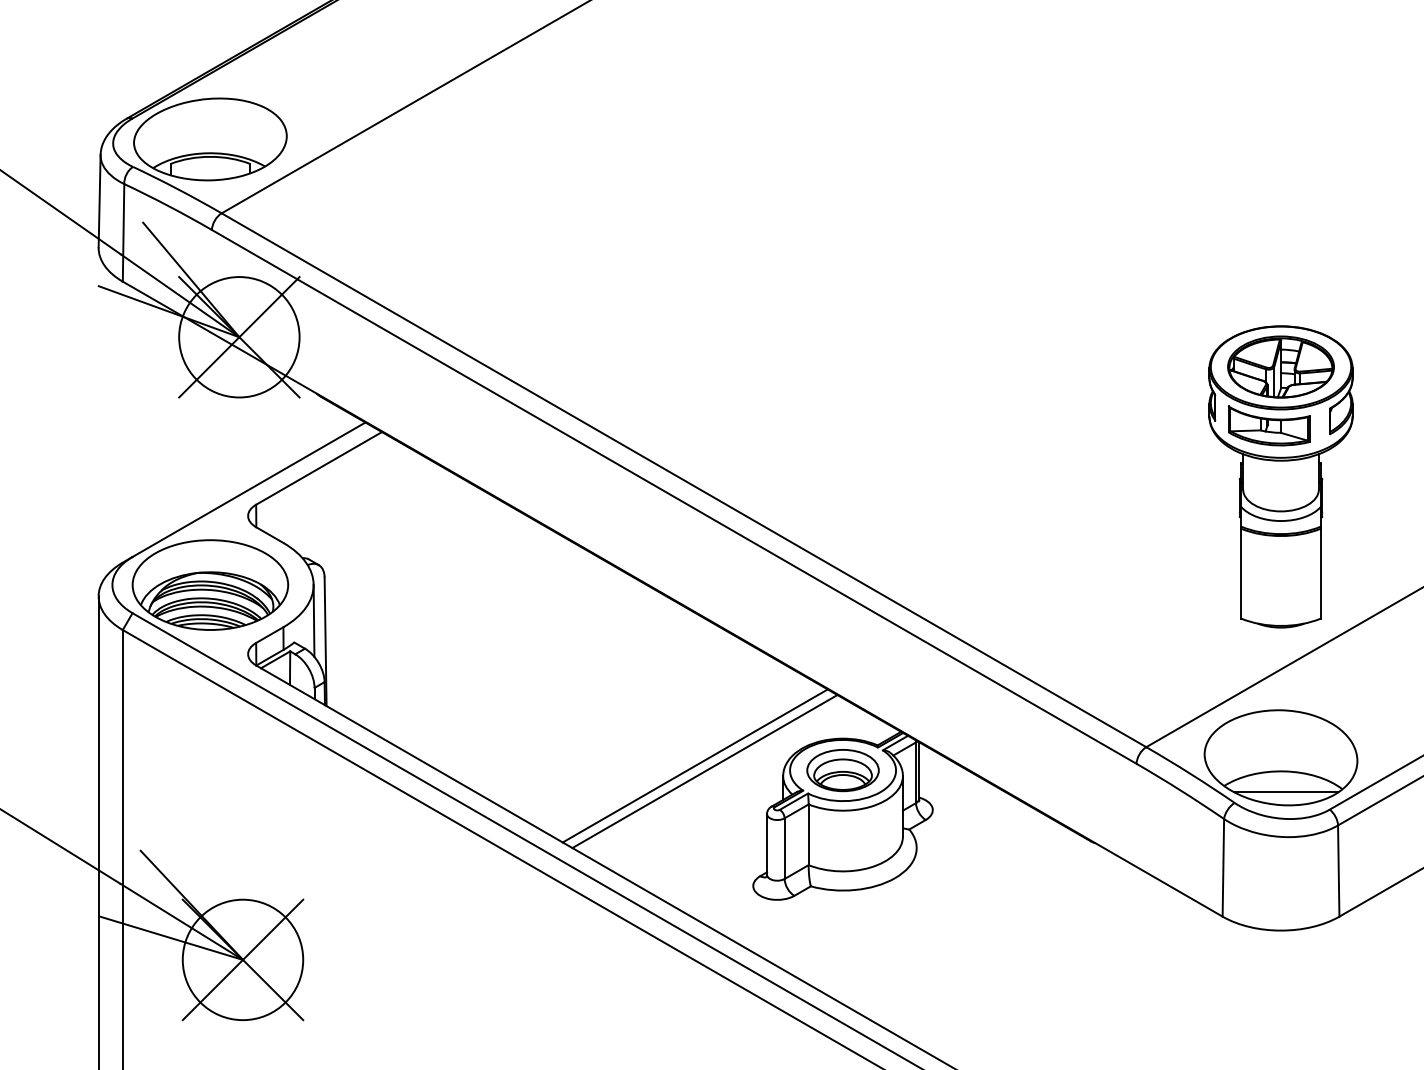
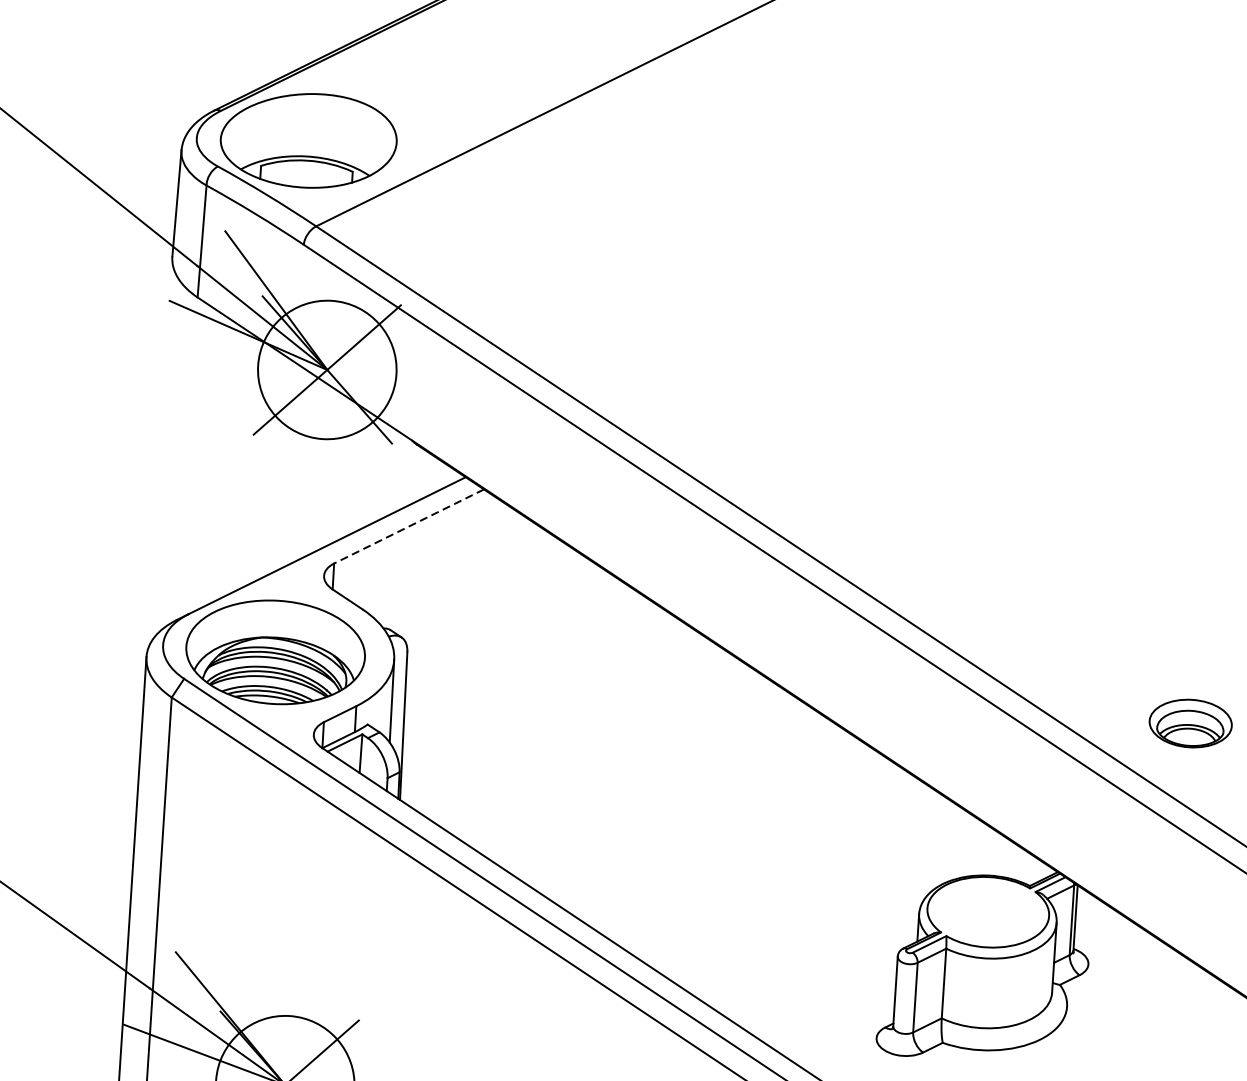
line: (319, 468) -> (409, 526), solid -> dashed
line: (694, 765) -> (818, 895), removed
part: (842, 770) -> (1190, 723), moved
line: (704, 771) -> (829, 903), removed

